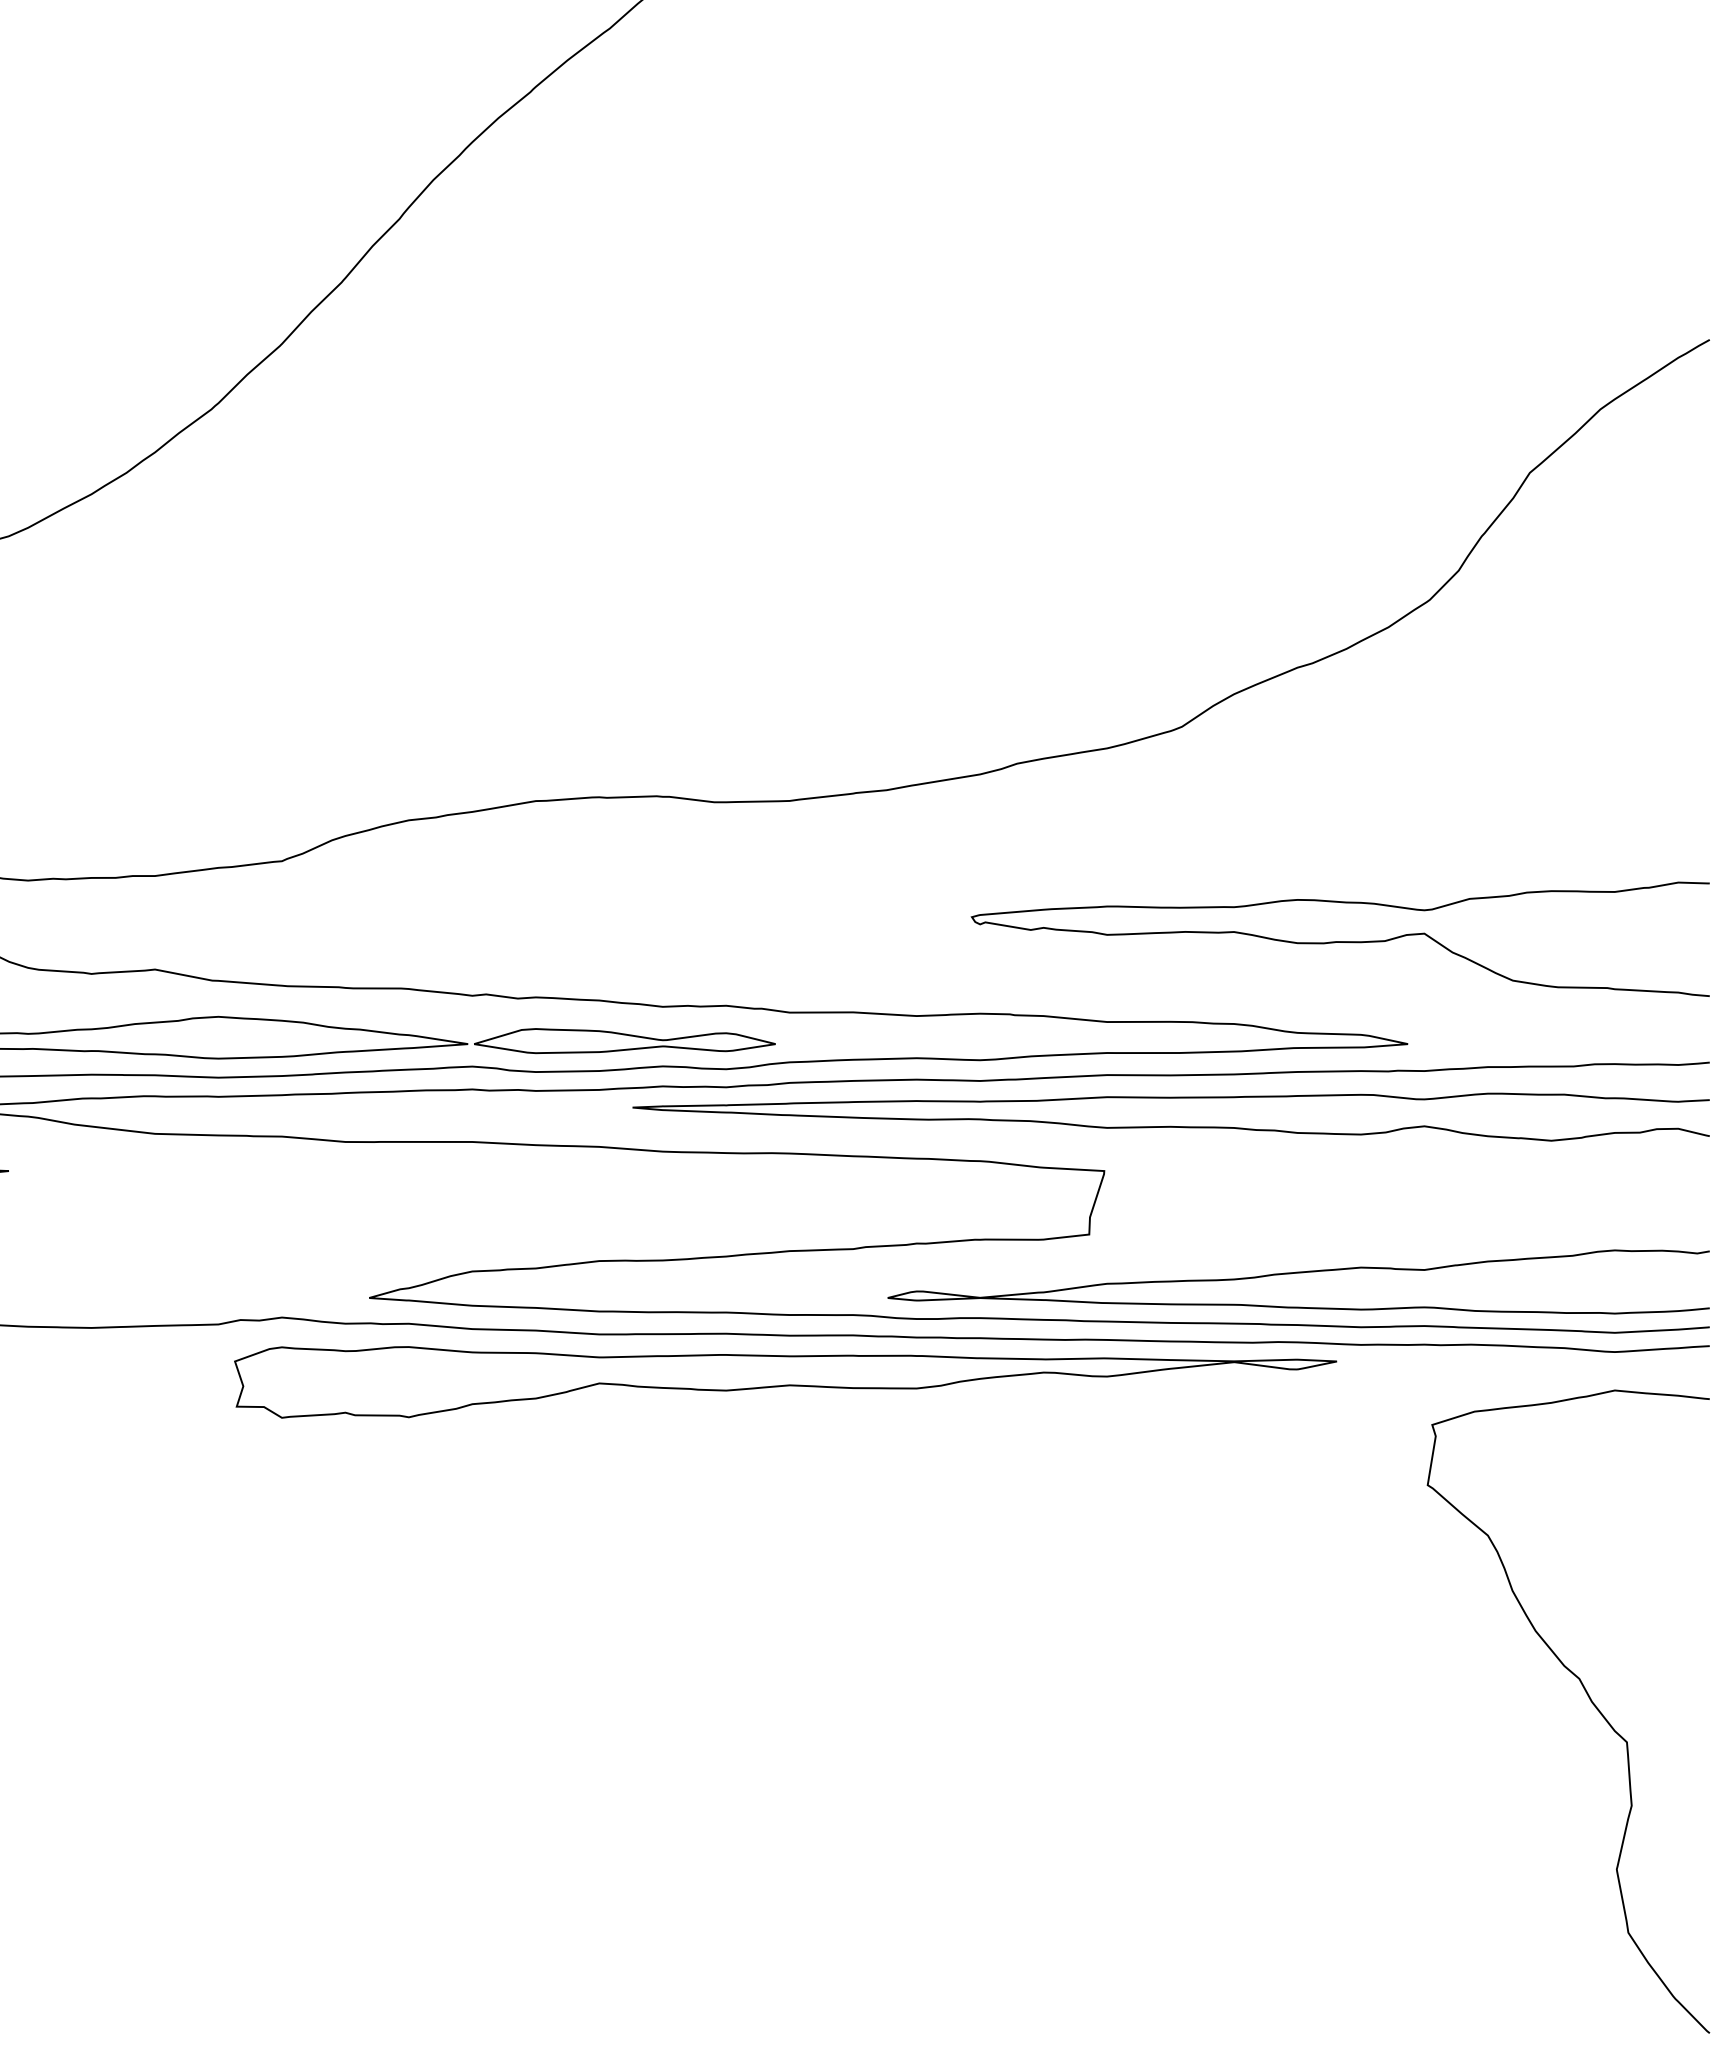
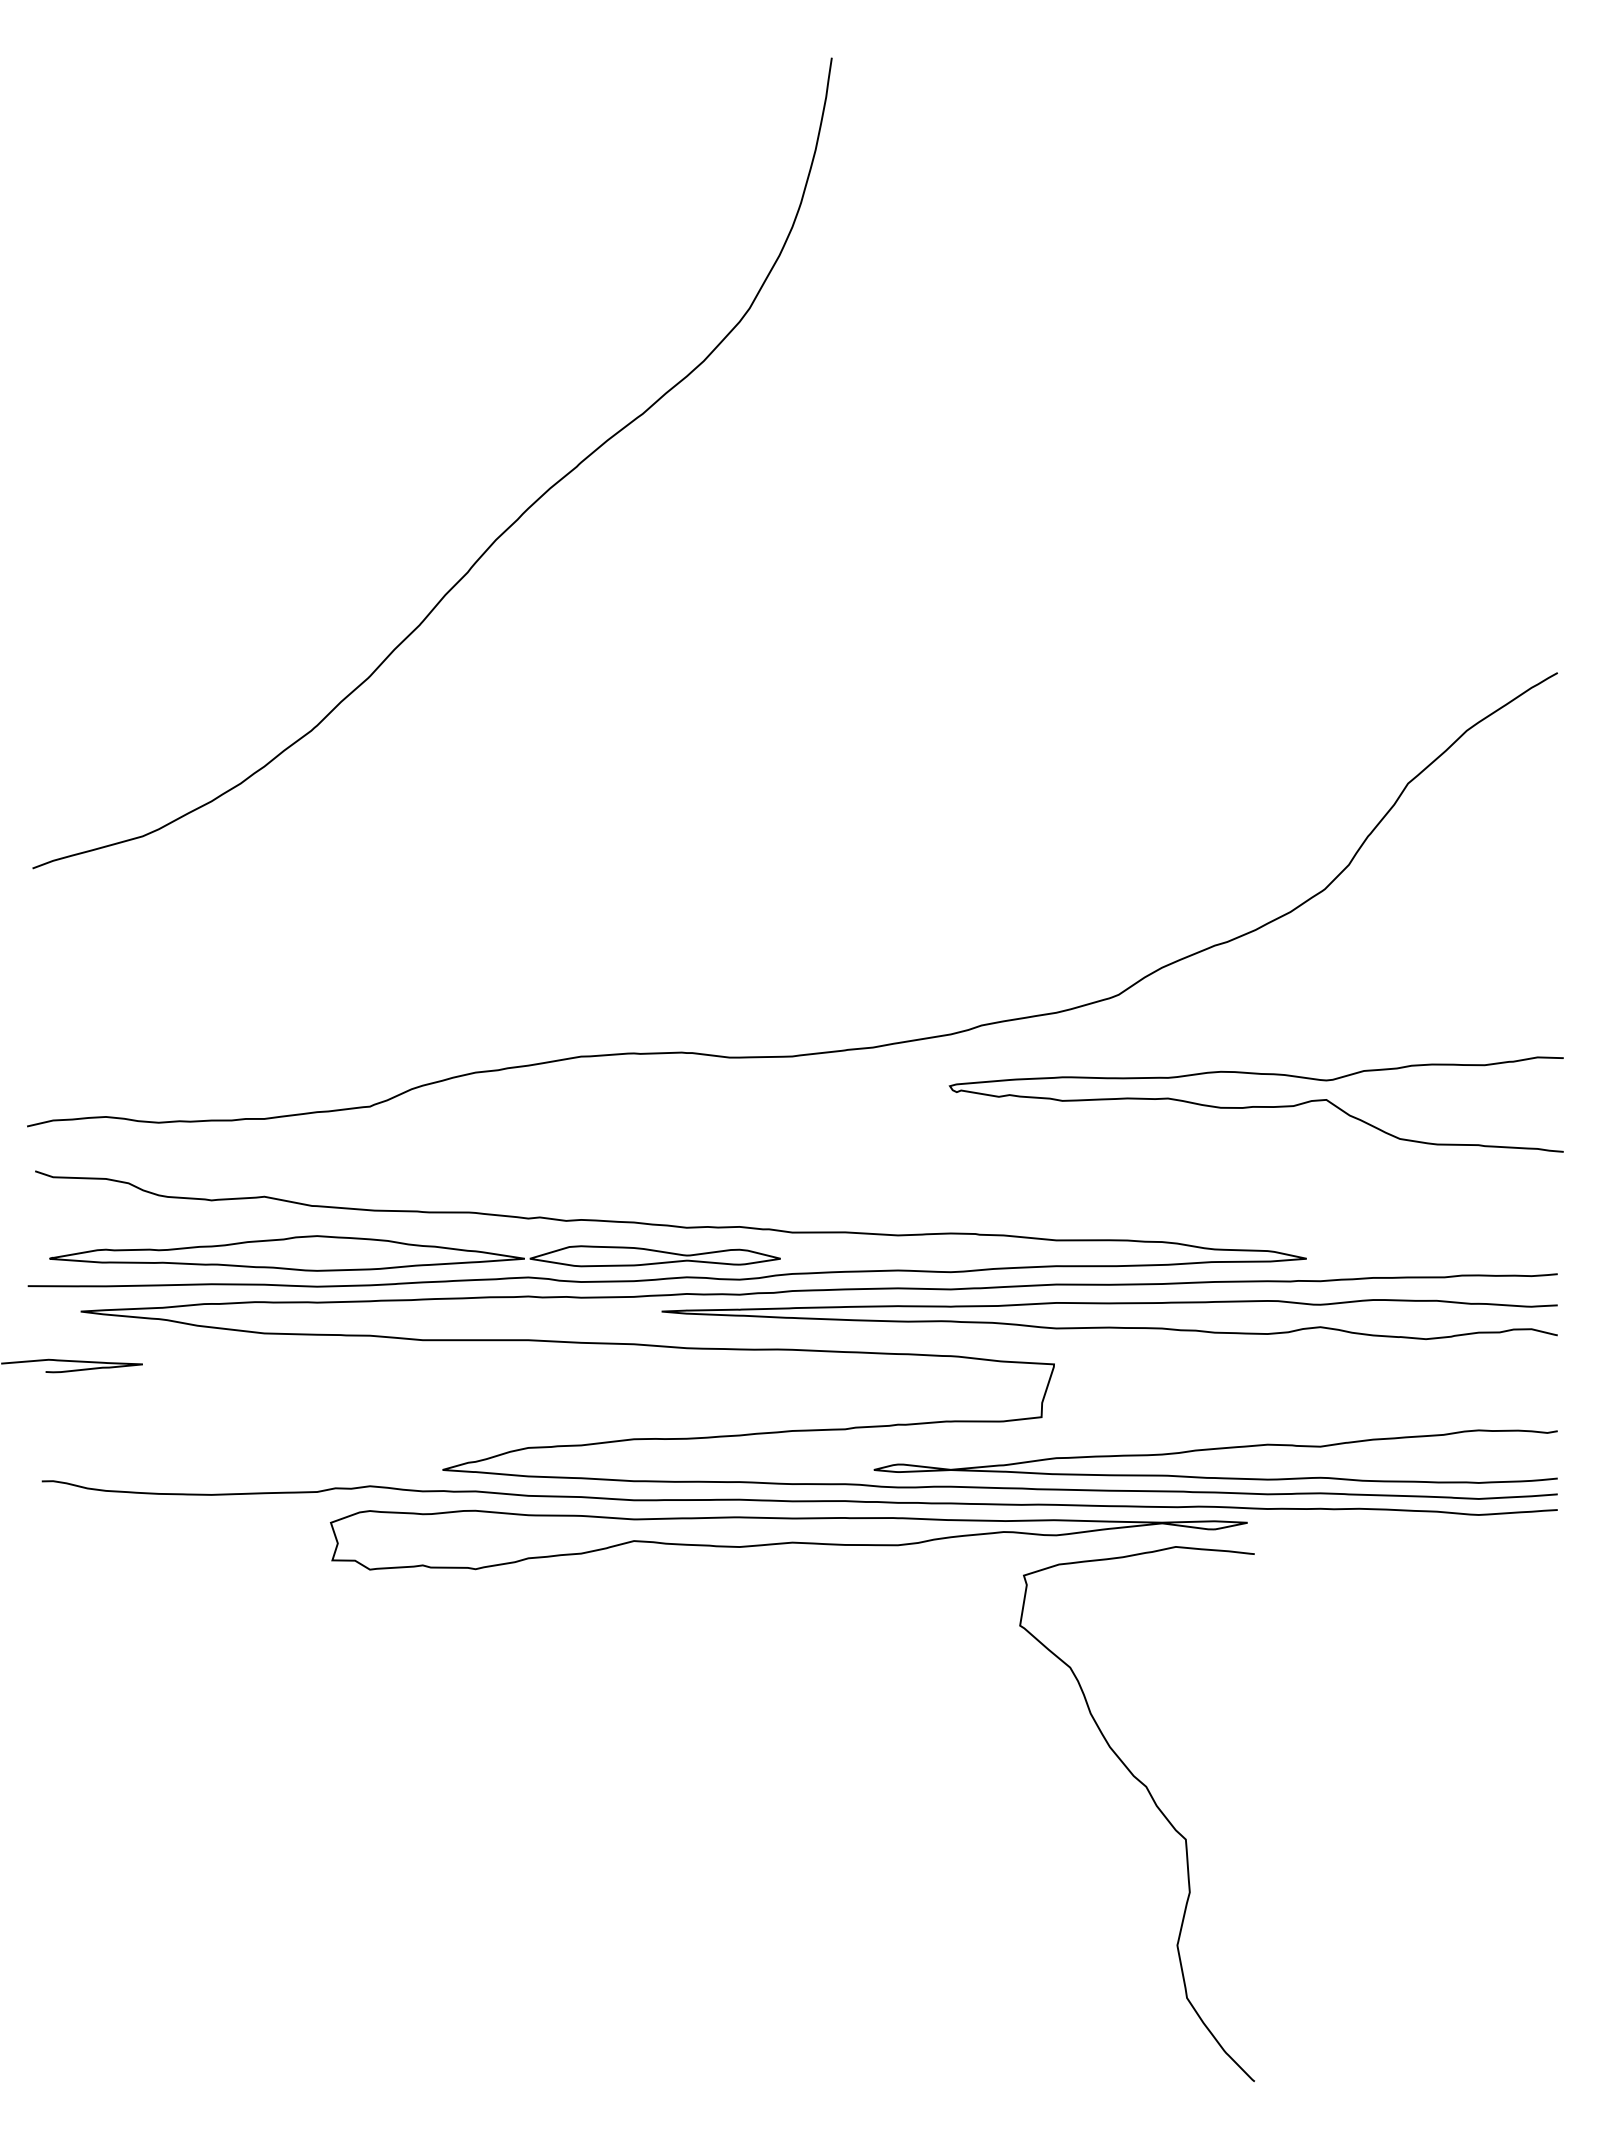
curve: (1339, 941) -> (1255, 1106), moved
curve: (1589, 1700) -> (1154, 1804), moved

